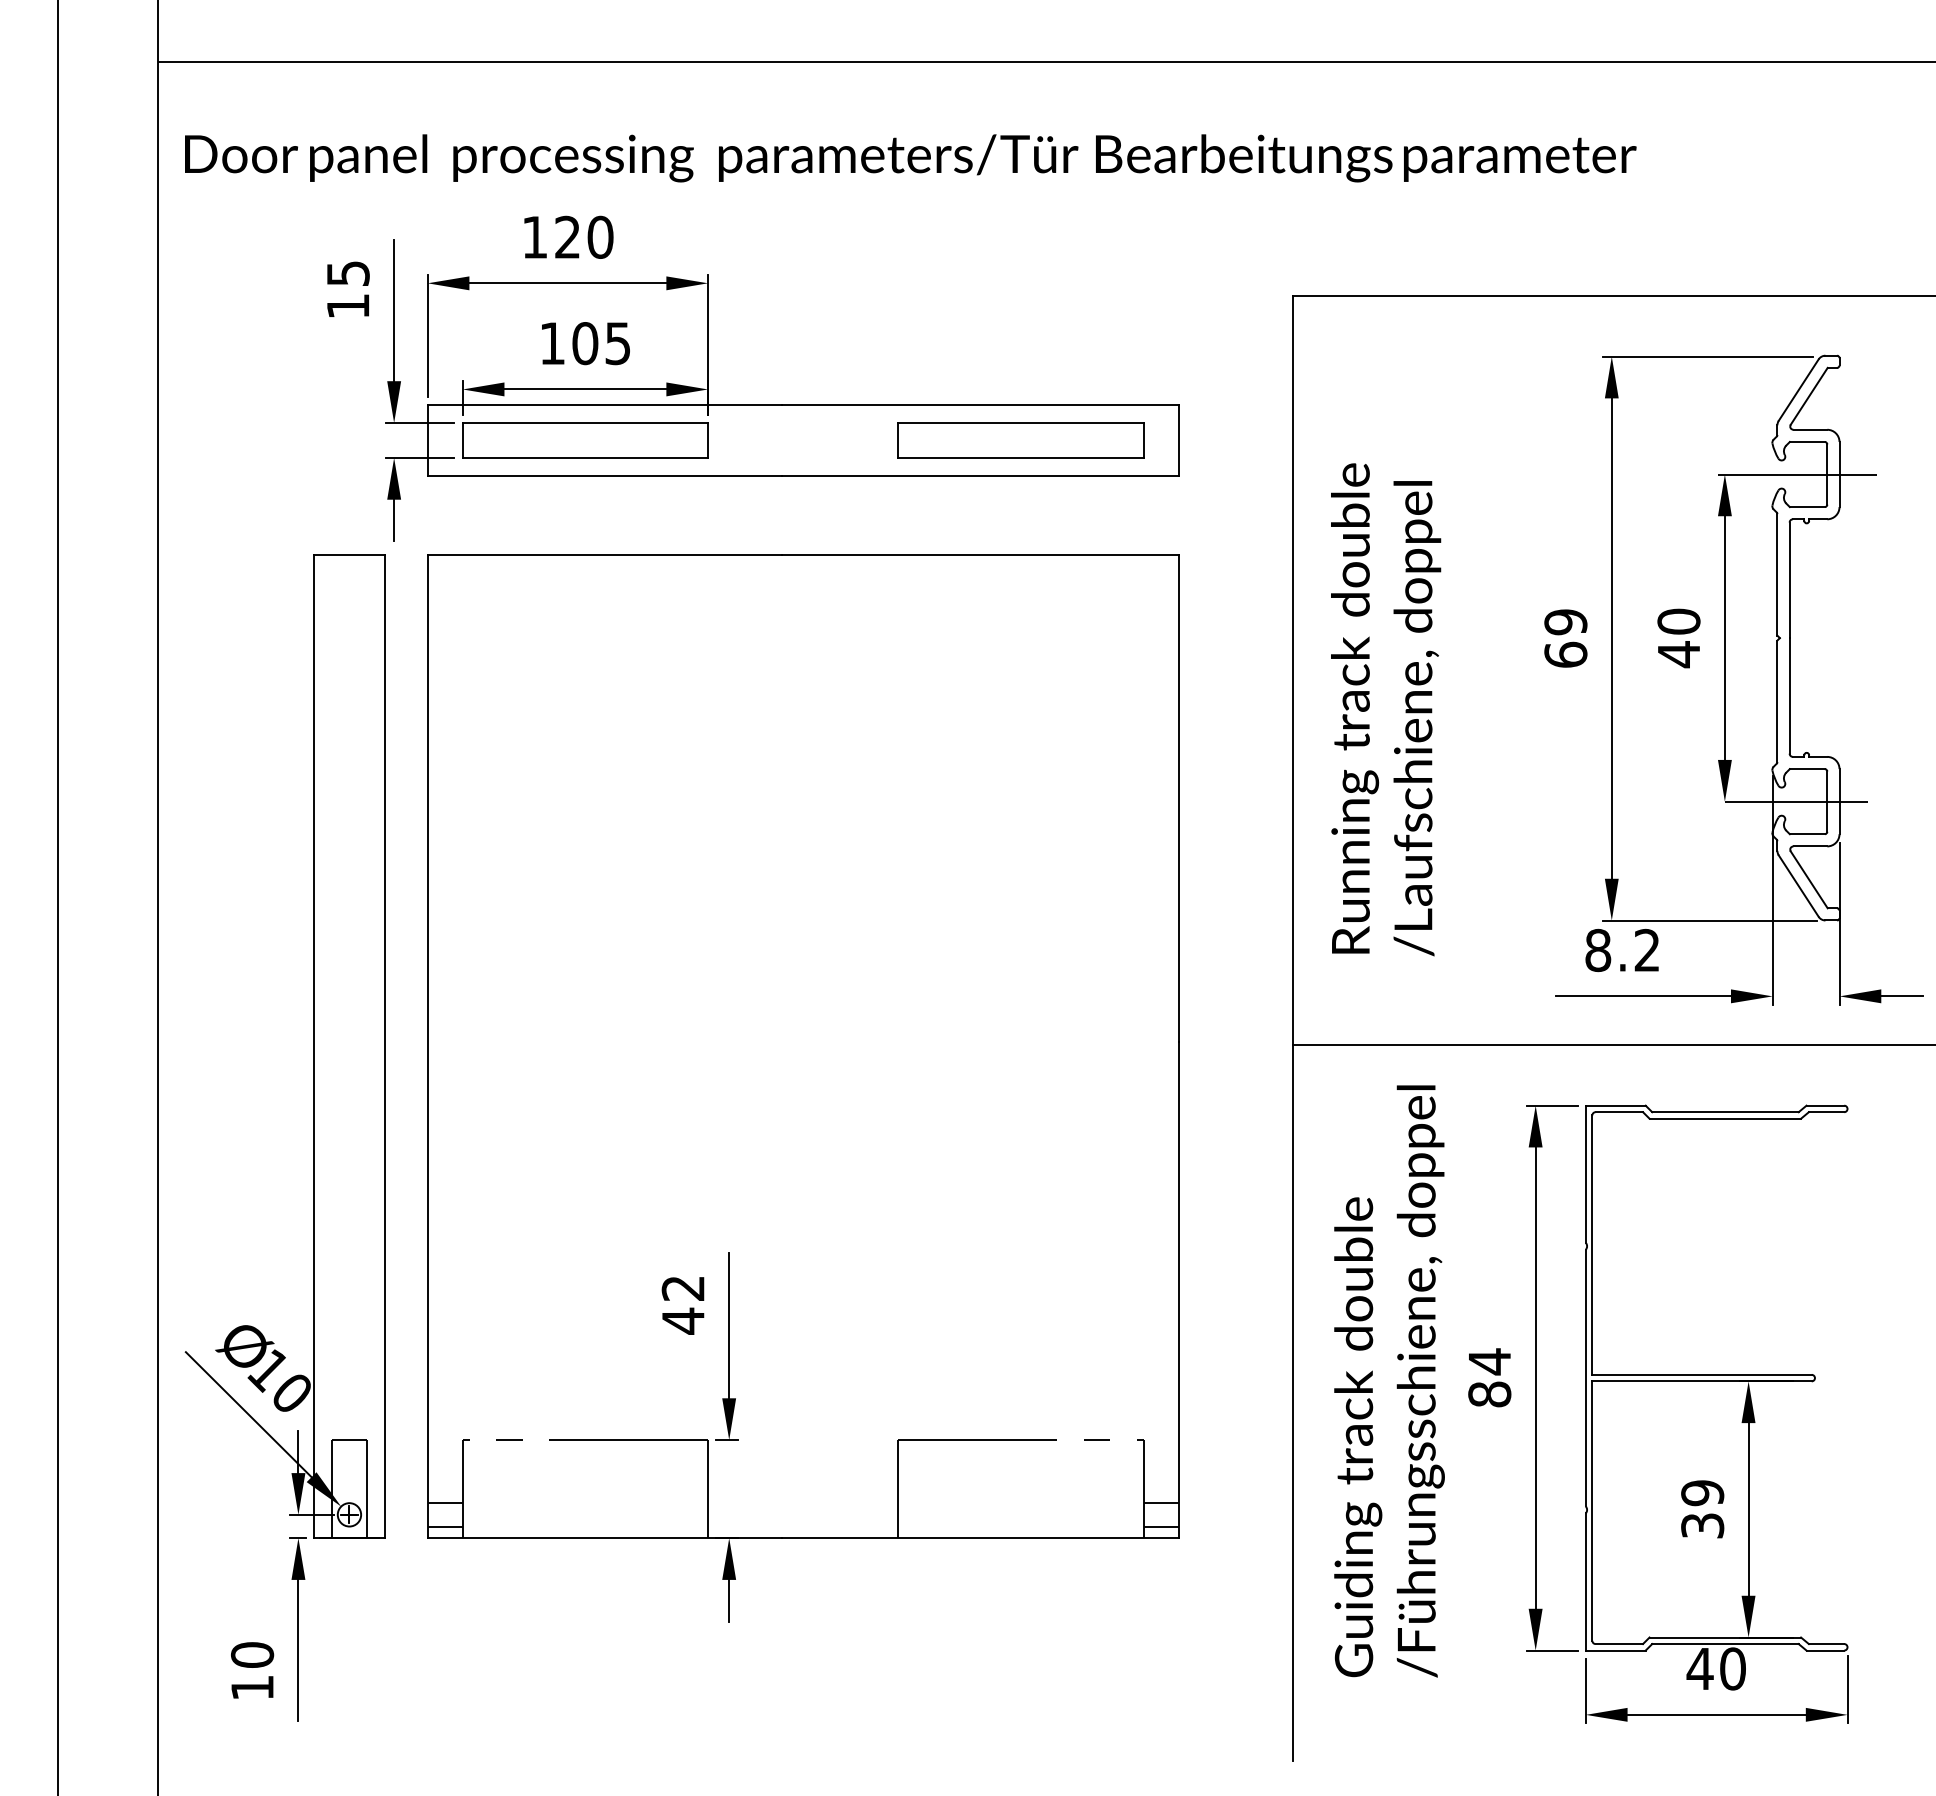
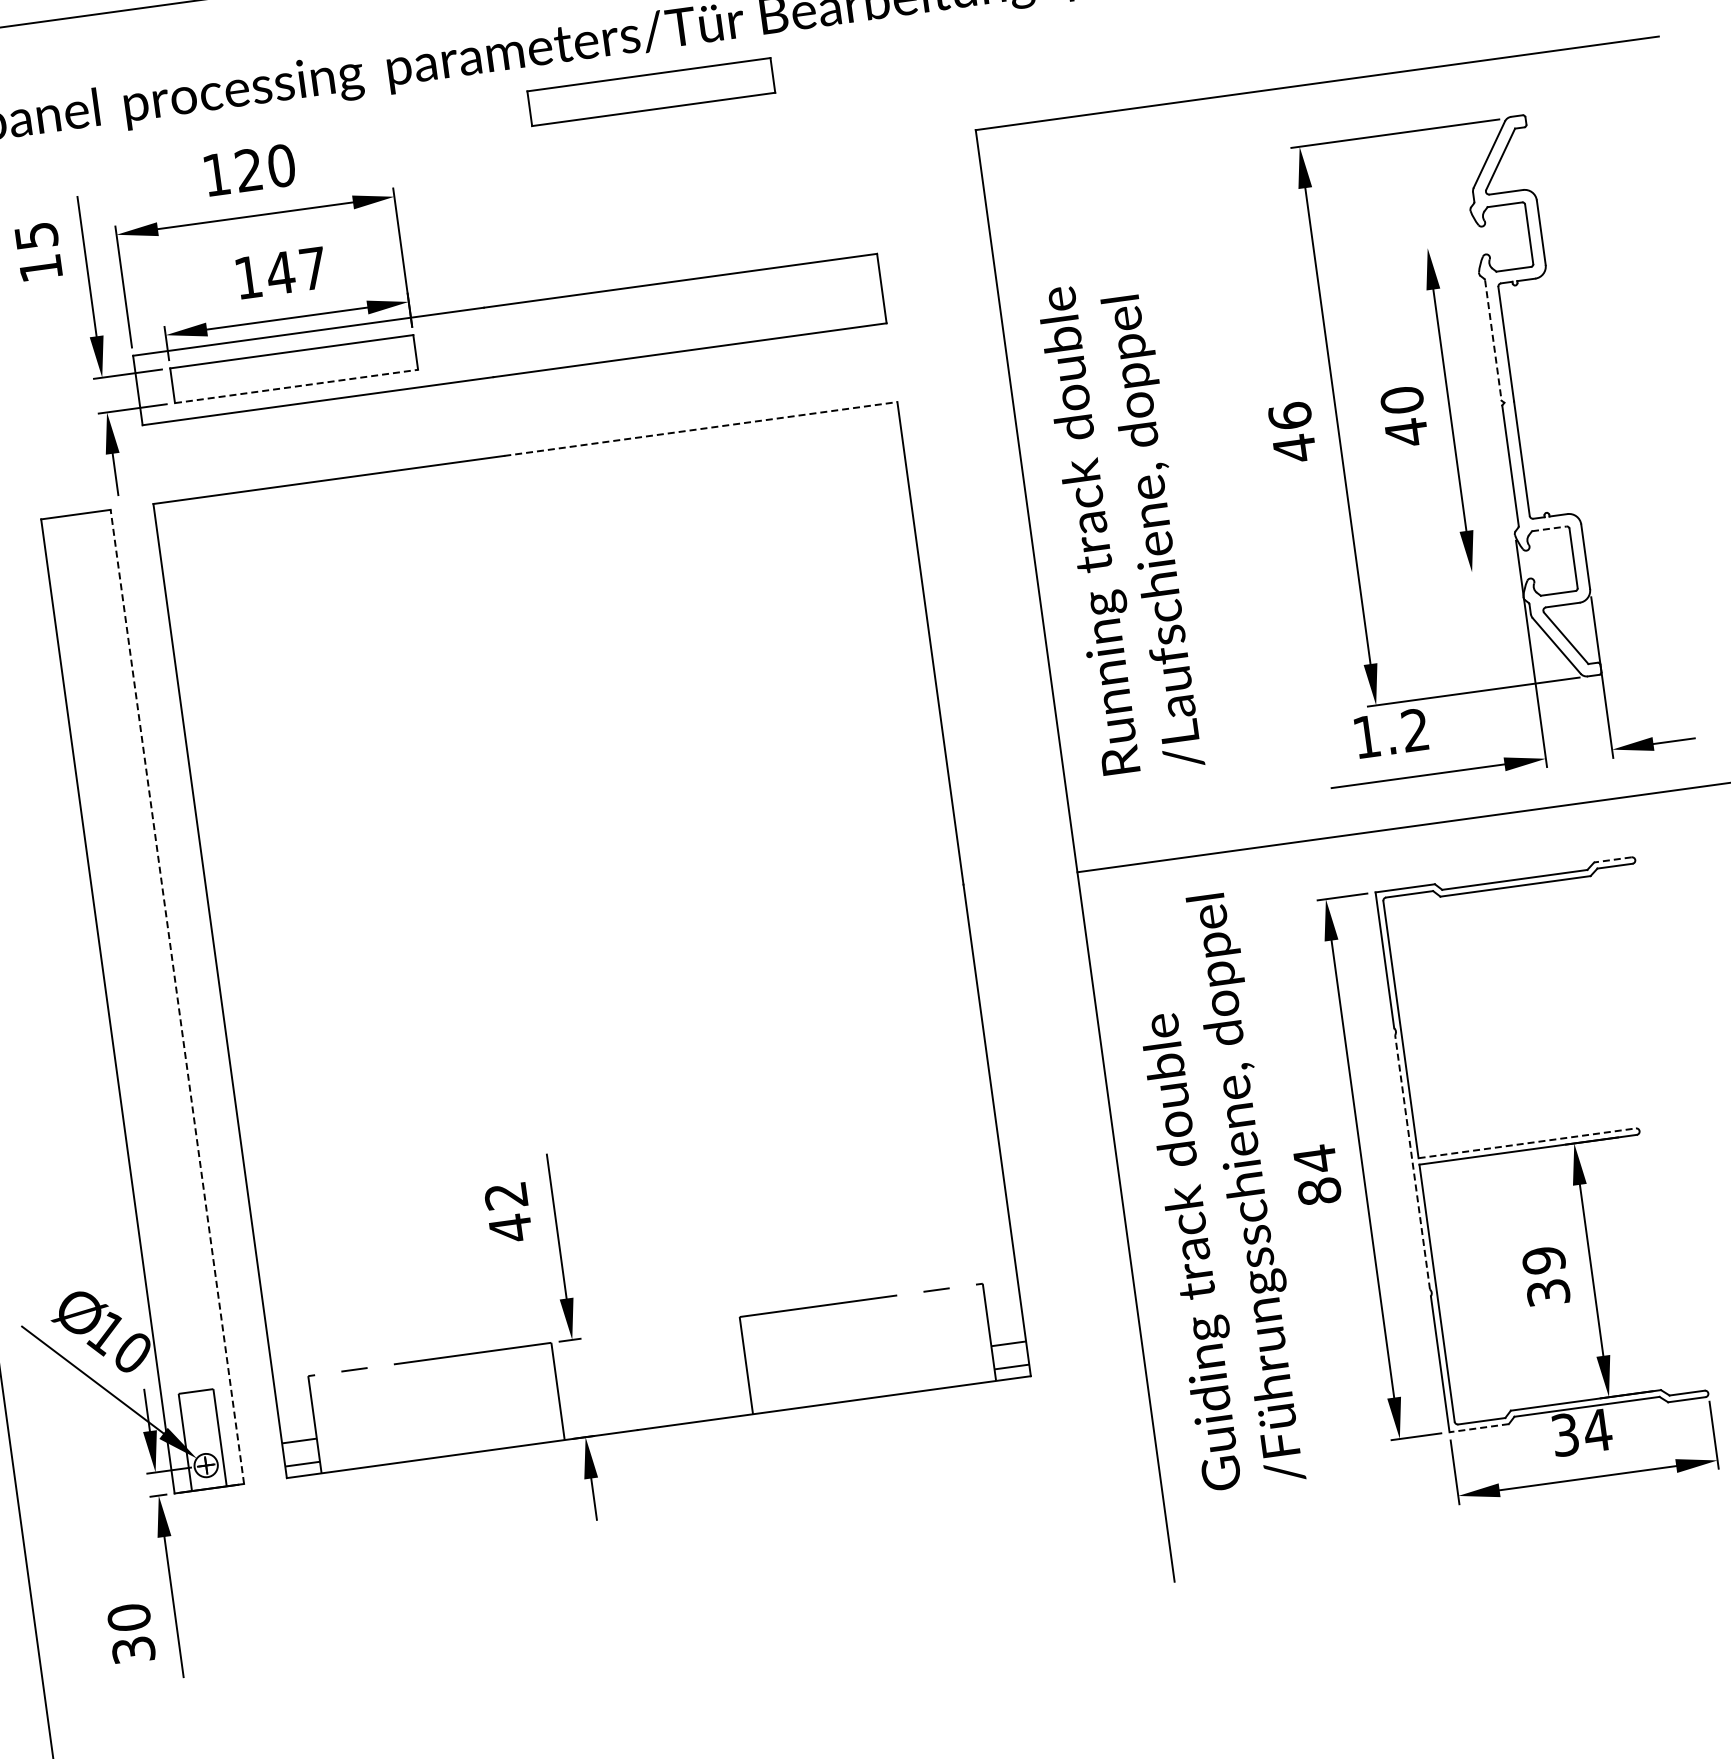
text: (600, 343) -> (295, 270), 105 -> 147
part: (1020, 440) -> (650, 92), moved
line: (585, 457) -> (296, 385), solid -> dashed
line: (1797, 474) -> (1499, 238), removed
line: (980, 555) -> (701, 429), solid -> dashed
line: (1777, 574) -> (1493, 340), solid -> dashed
text: (1565, 638) -> (1292, 432), 69 -> 46
line: (1807, 769) -> (1549, 529), solid -> dashed
line: (1795, 801) -> (1542, 562), removed
text: (1598, 950) -> (1367, 736), 8.2 -> 1.2
line: (384, 1046) -> (177, 996), solid -> dashed
line: (1825, 1105) -> (1613, 859), solid -> dashed
line: (1702, 1374) -> (1527, 1142), solid -> dashed
line: (1585, 1377) -> (1412, 1161), solid -> dashed
line: (1615, 1650) -> (1478, 1428), solid -> dashed
text: (1716, 1668) -> (1581, 1432), 40 -> 34
text: (252, 1687) -> (133, 1649), 10 -> 30

